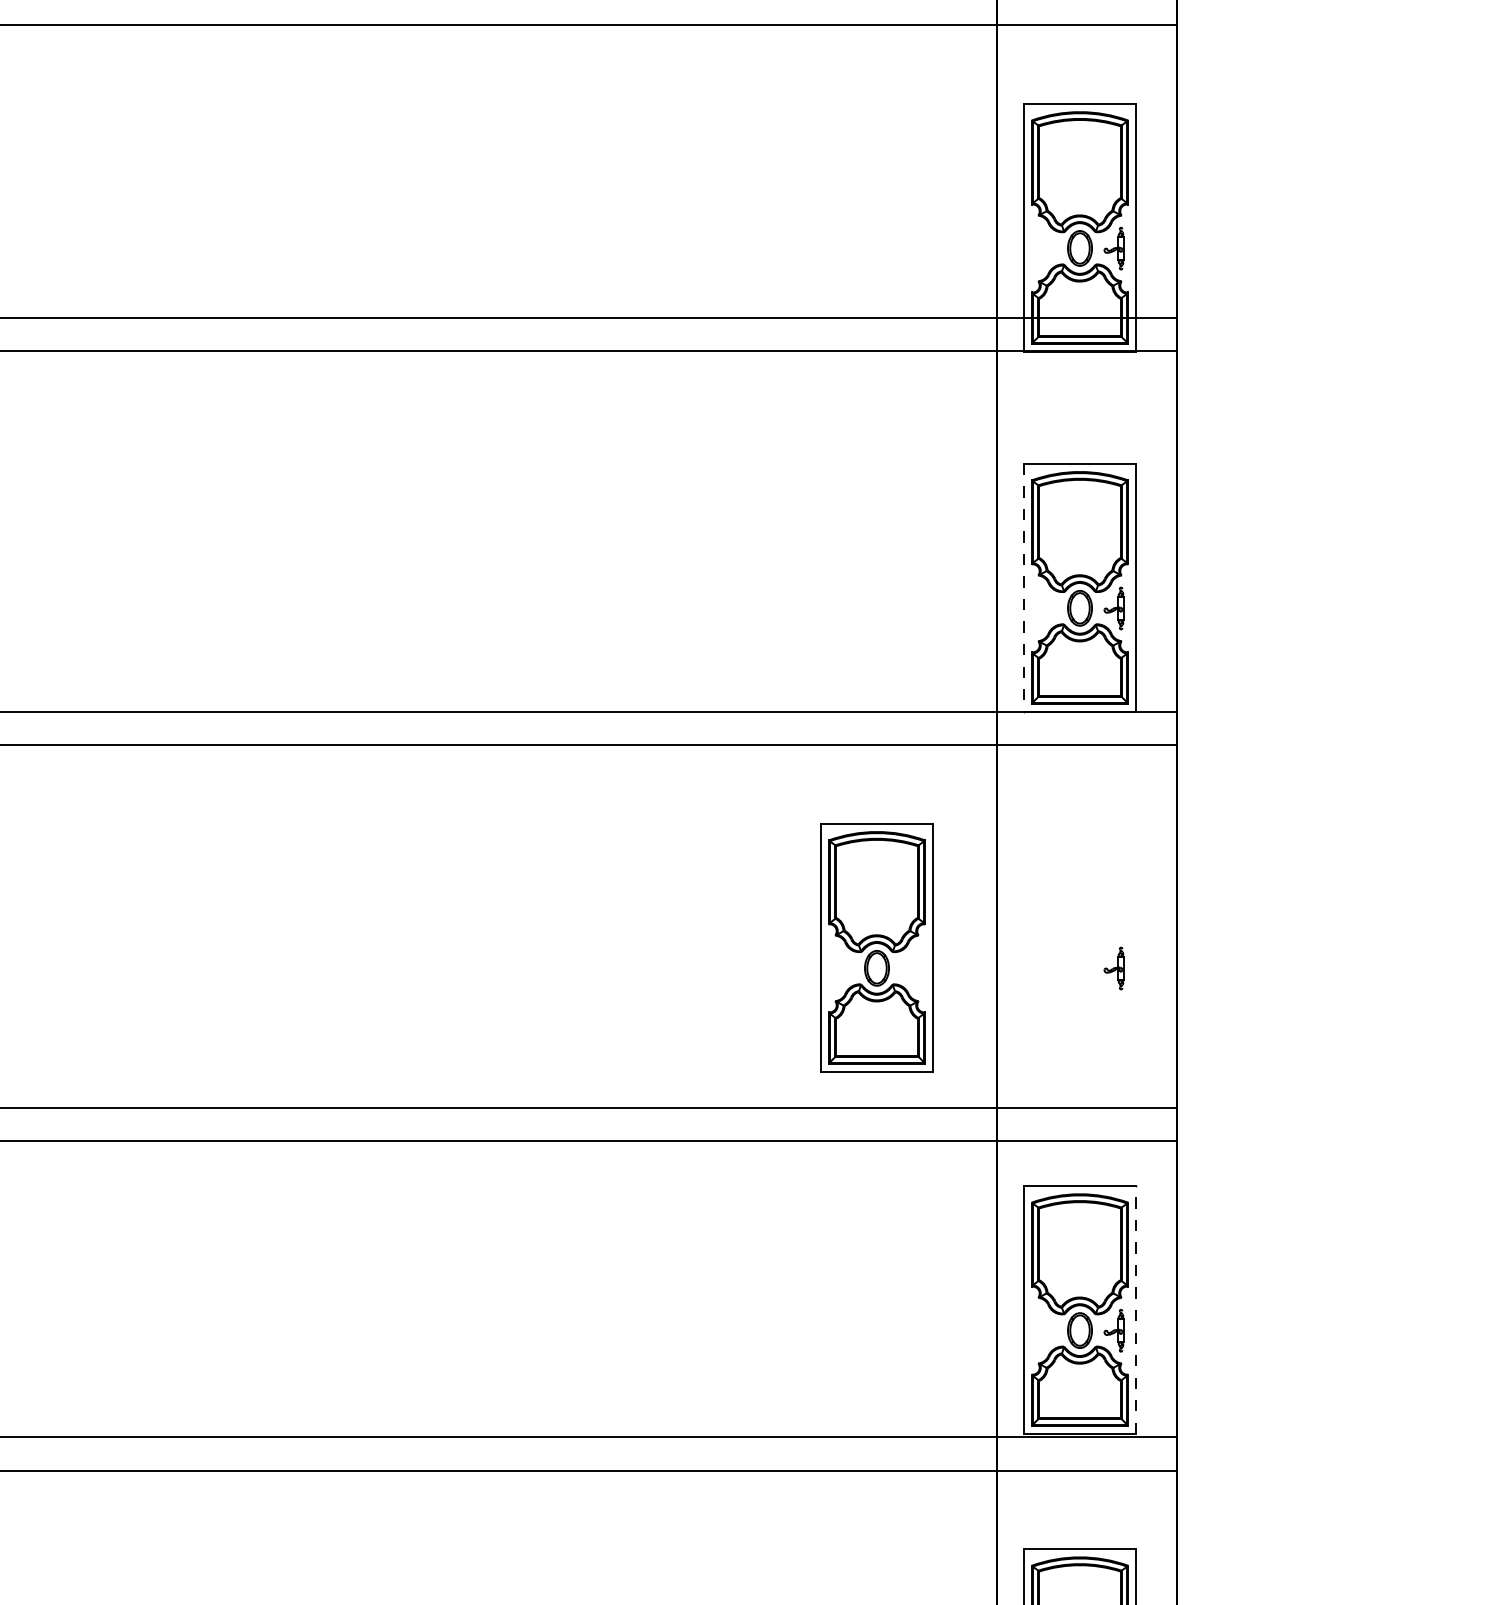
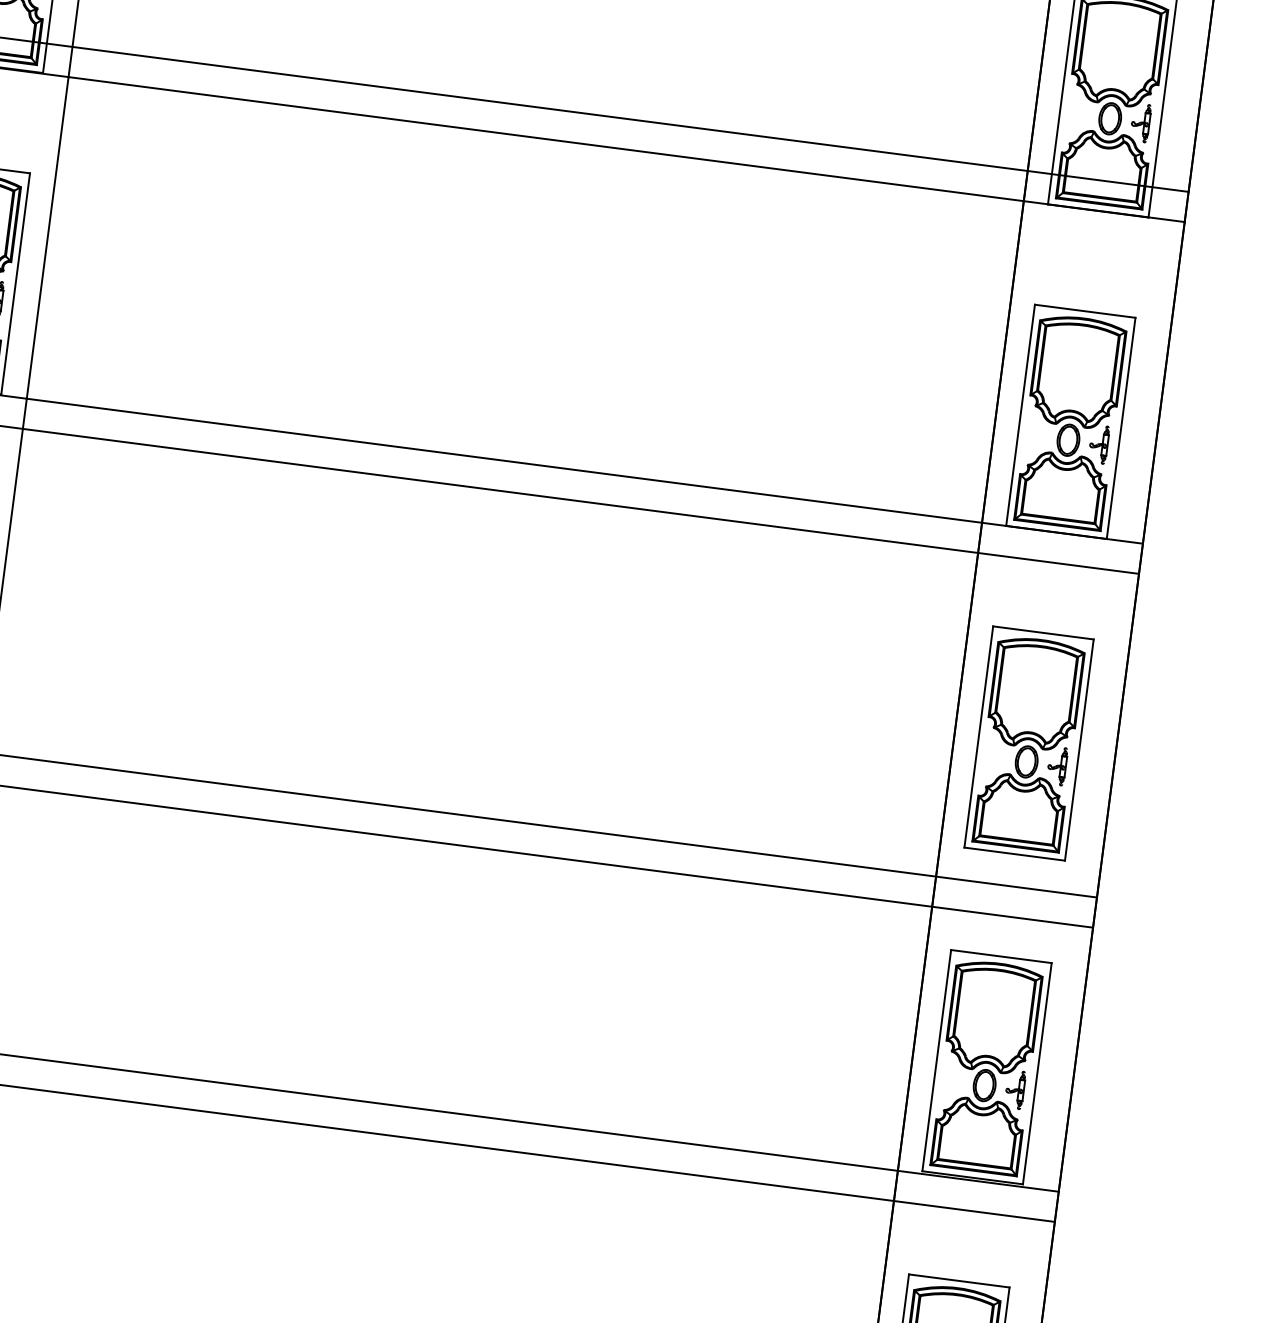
line: (1023, 587) -> (1020, 415), dashed -> solid
part: (876, 947) -> (1028, 743), moved
line: (1136, 1310) -> (1037, 1074), dashed -> solid

